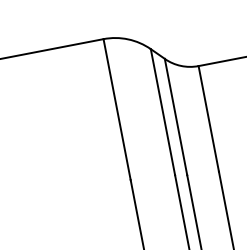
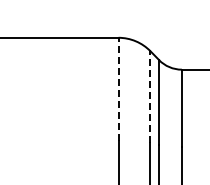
line: (116, 108) -> (118, 88), solid -> dashed
line: (162, 111) -> (150, 96), solid -> dashed

